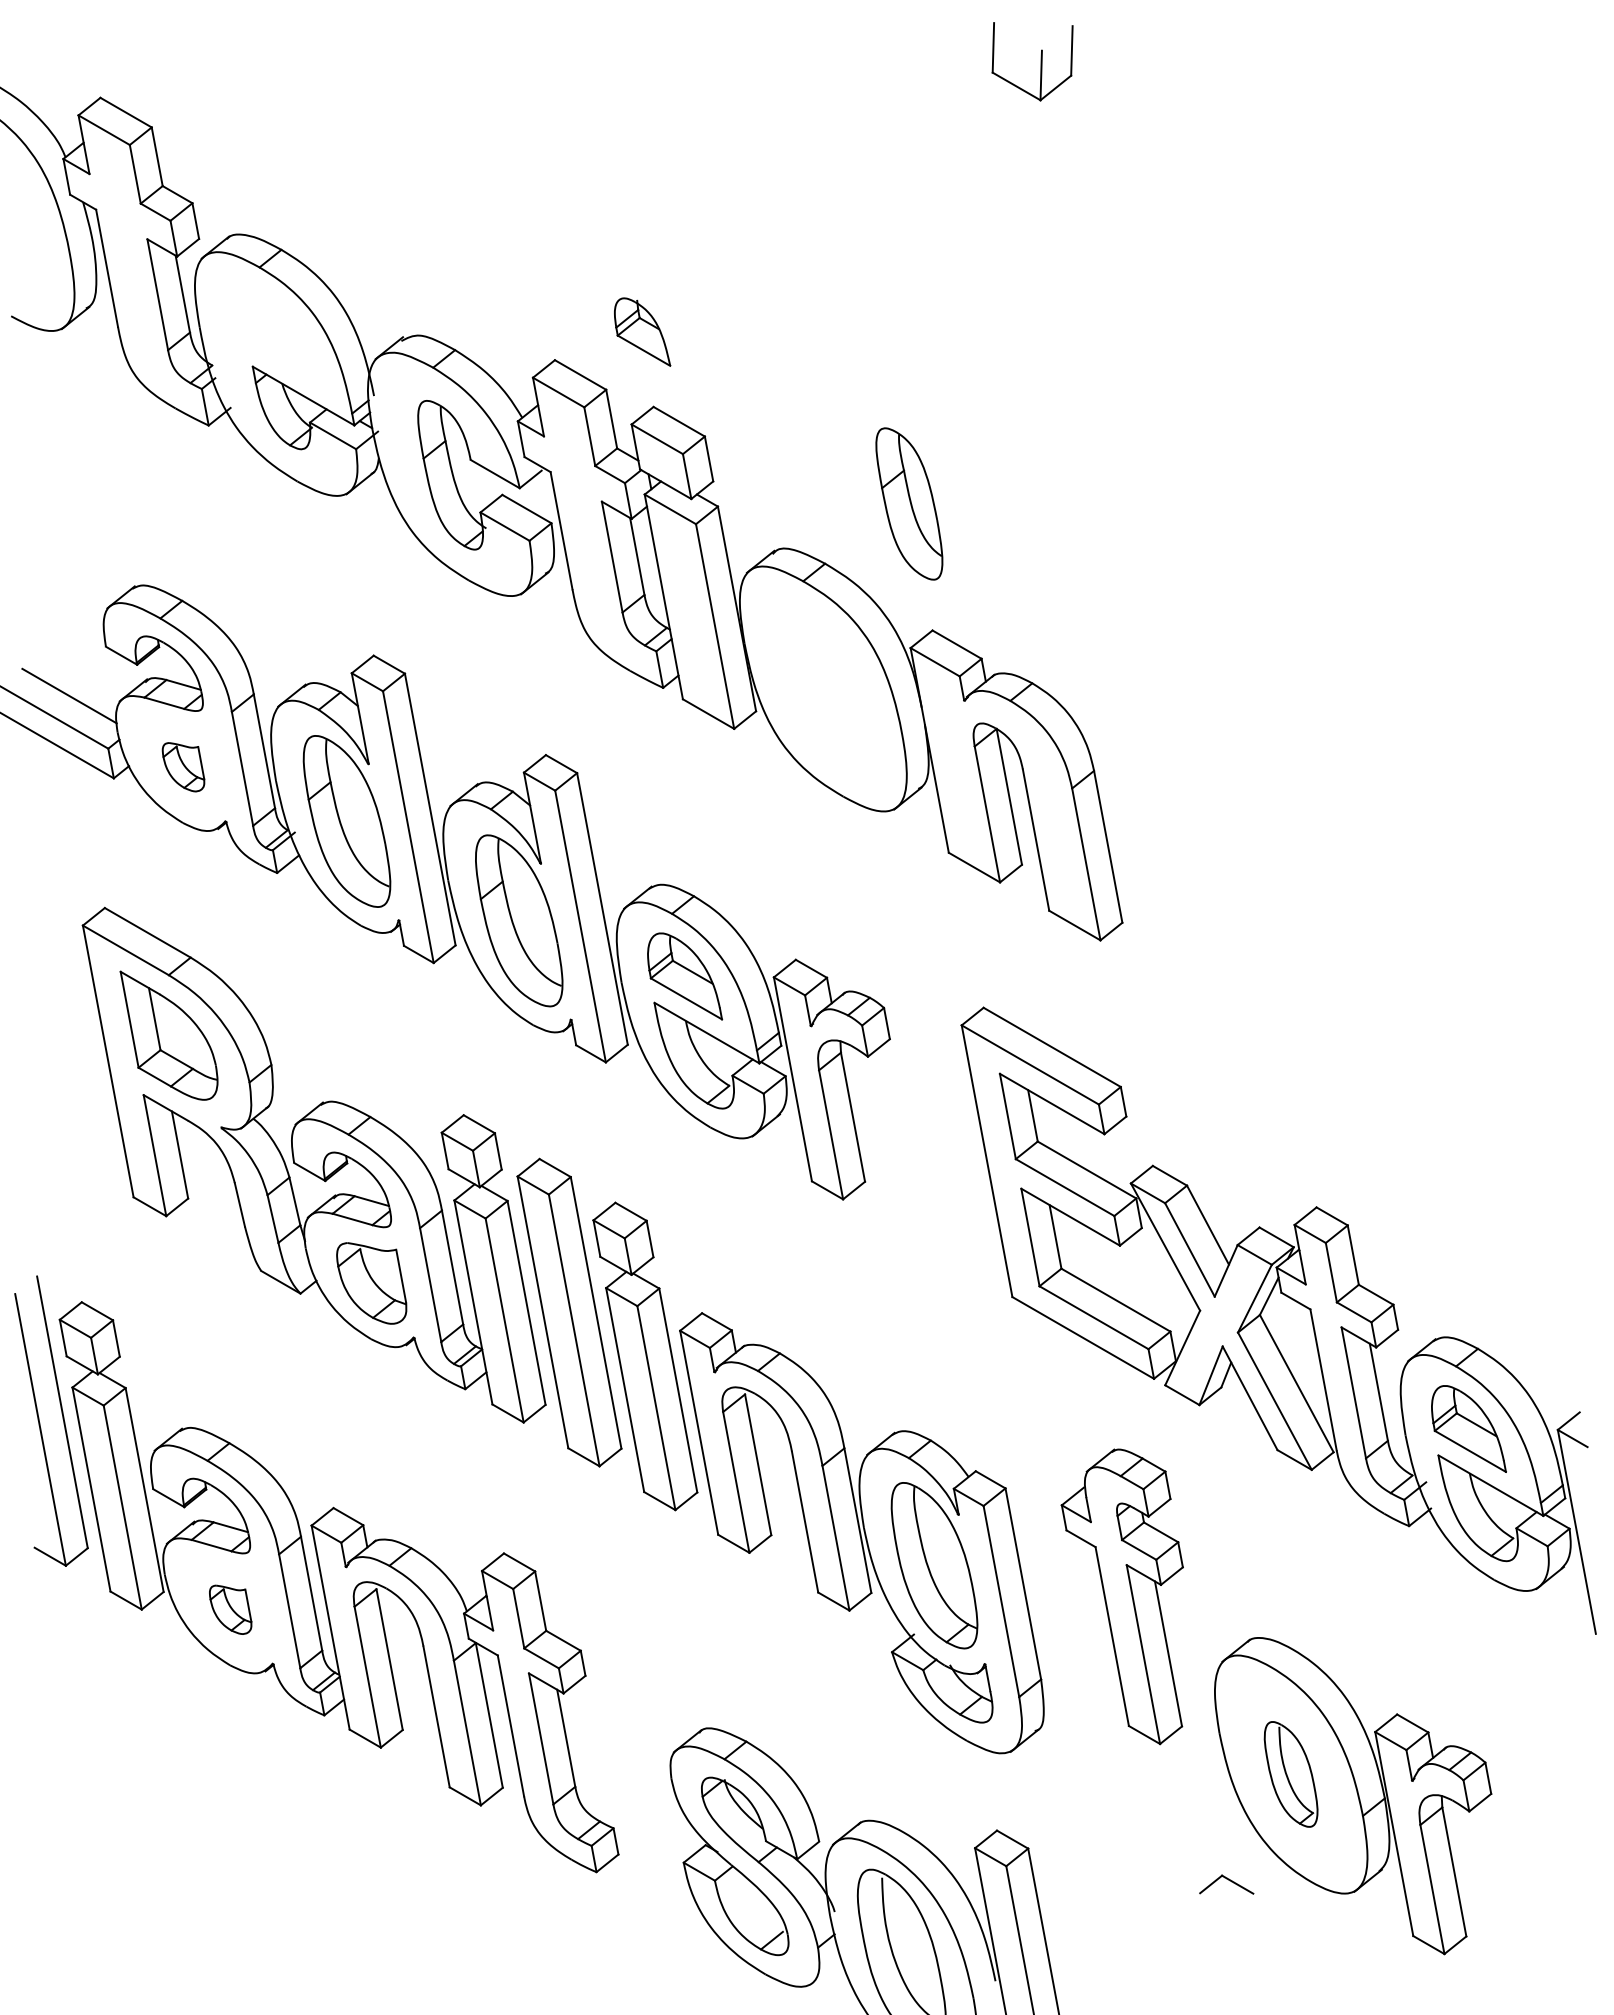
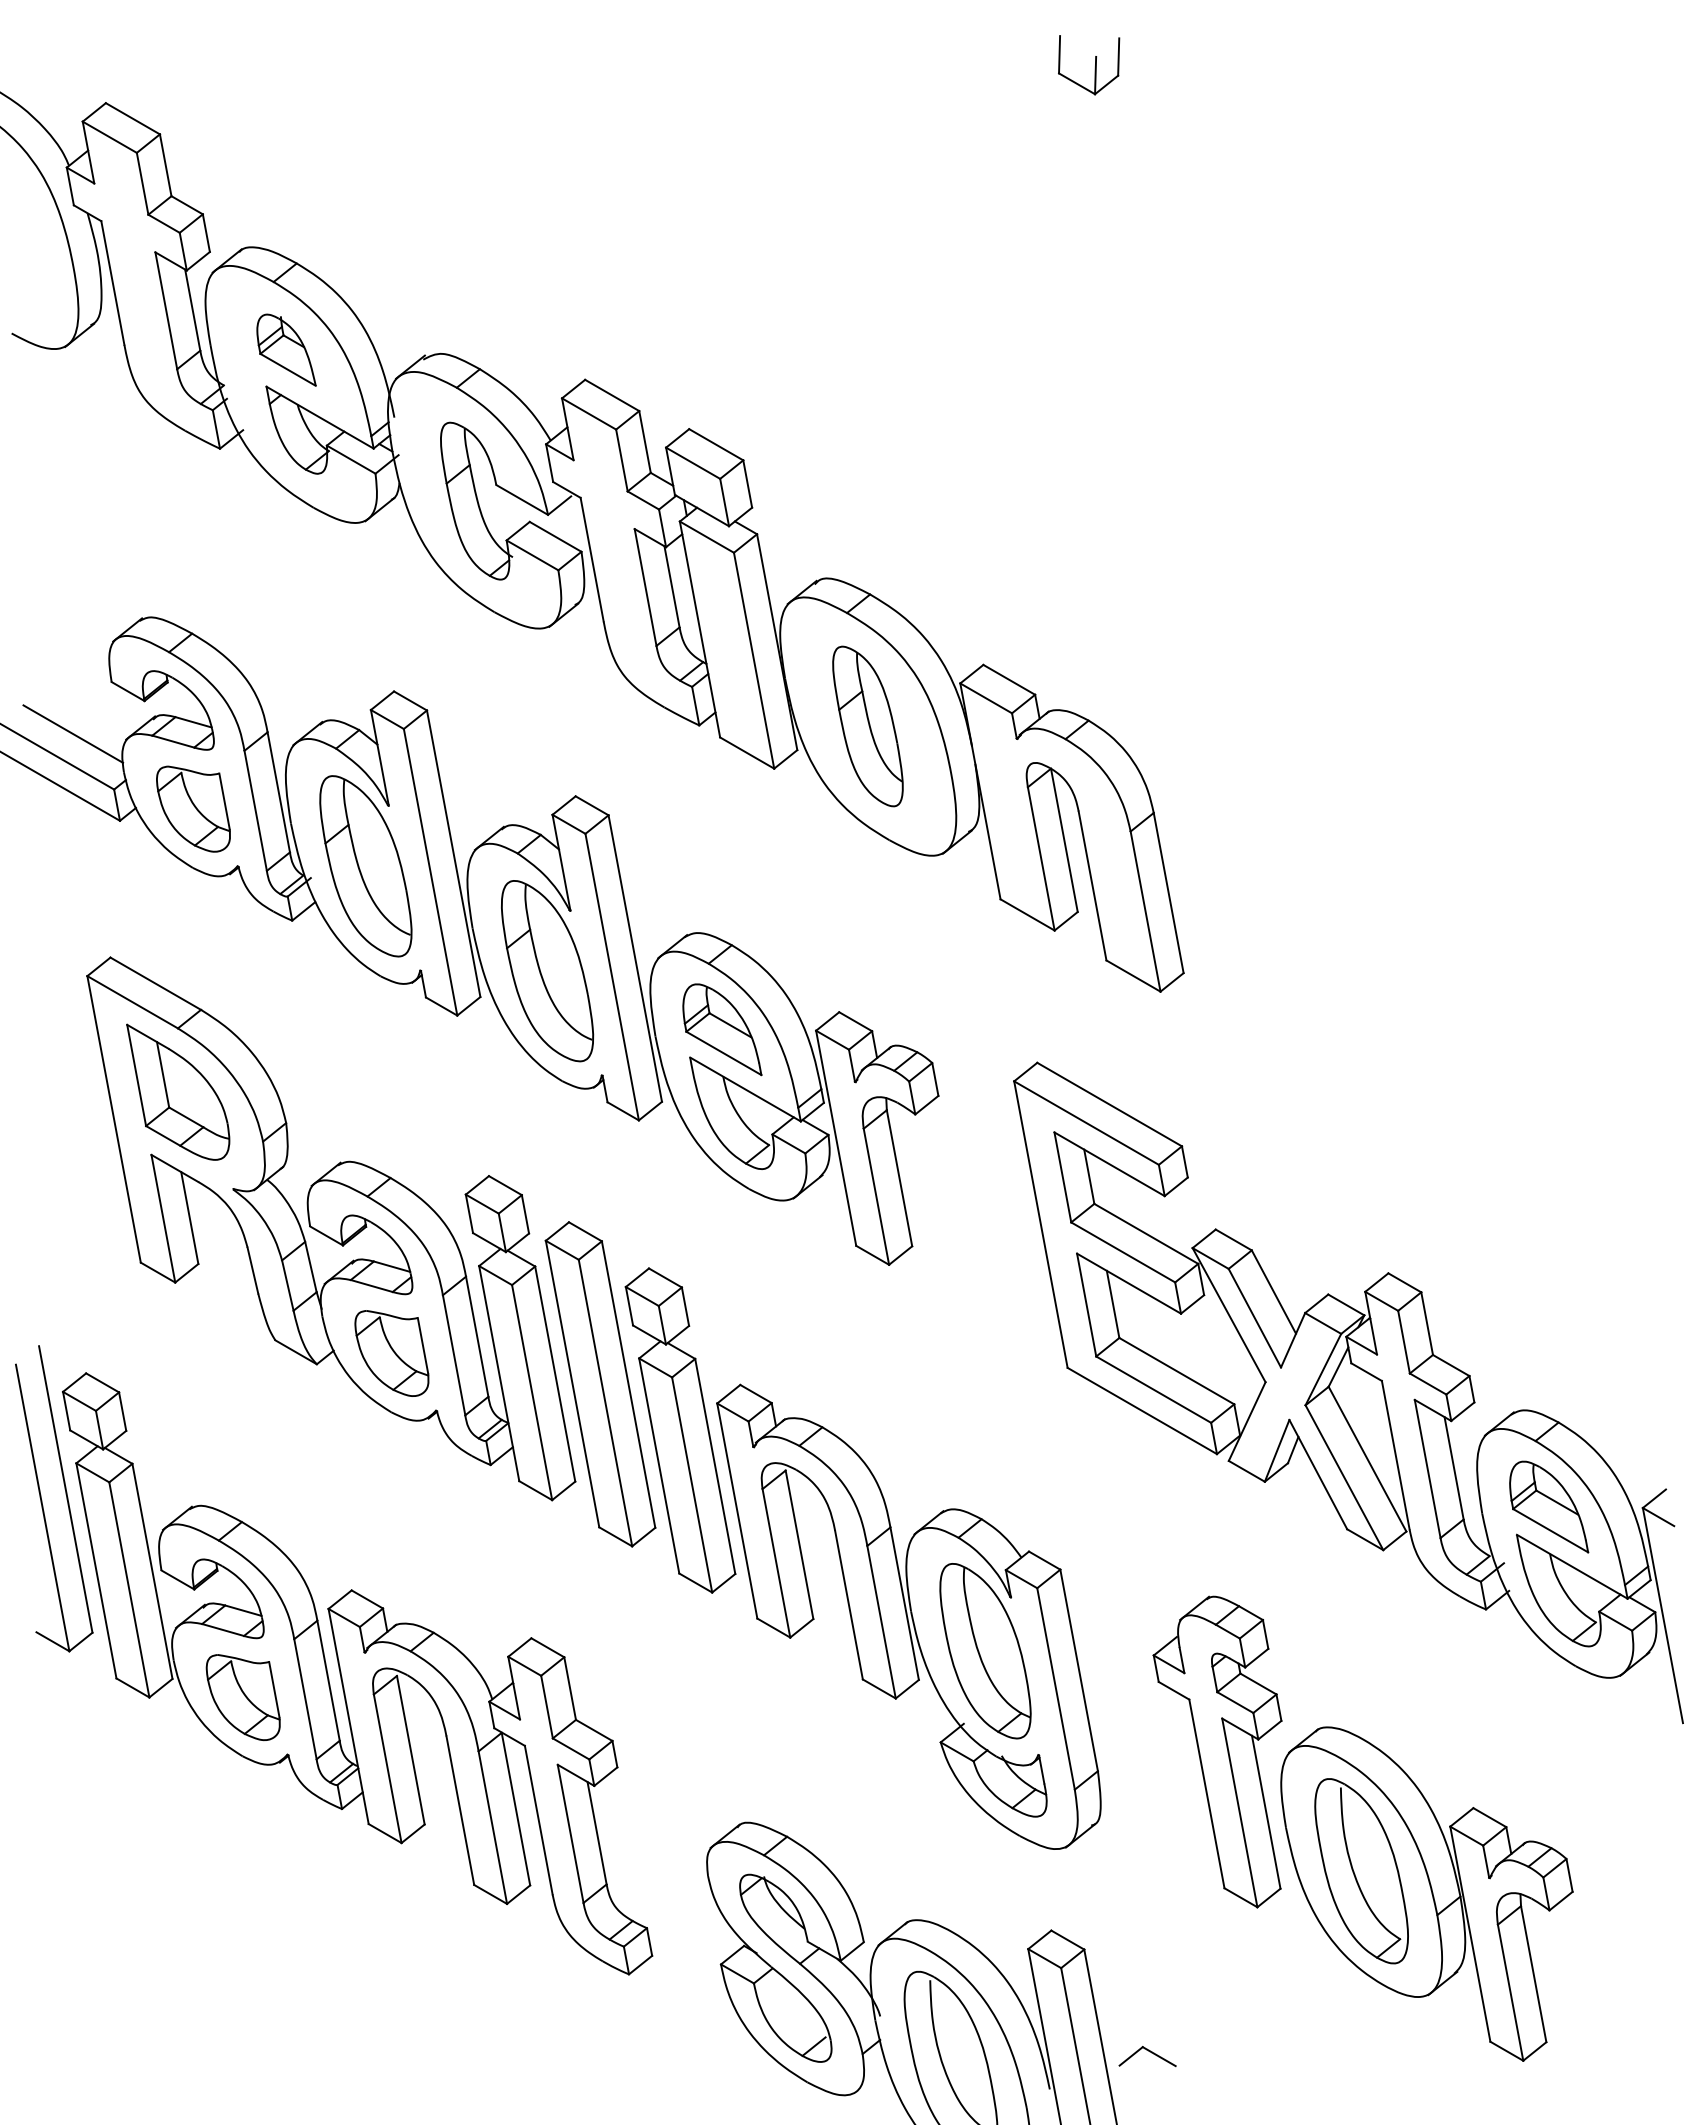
part: (1033, 62) -> (1089, 65), size x0.71
part: (642, 331) -> (286, 349), moved
part: (908, 504) -> (867, 726), moved
part: (183, 766) -> (193, 808), size x1.67
part: (1122, 1596) -> (1217, 1751), moved
part: (230, 1609) -> (242, 1697), size x1.67
part: (1291, 1774) -> (1361, 1871), size x1.67
part: (1226, 1884) -> (1147, 2056), moved

